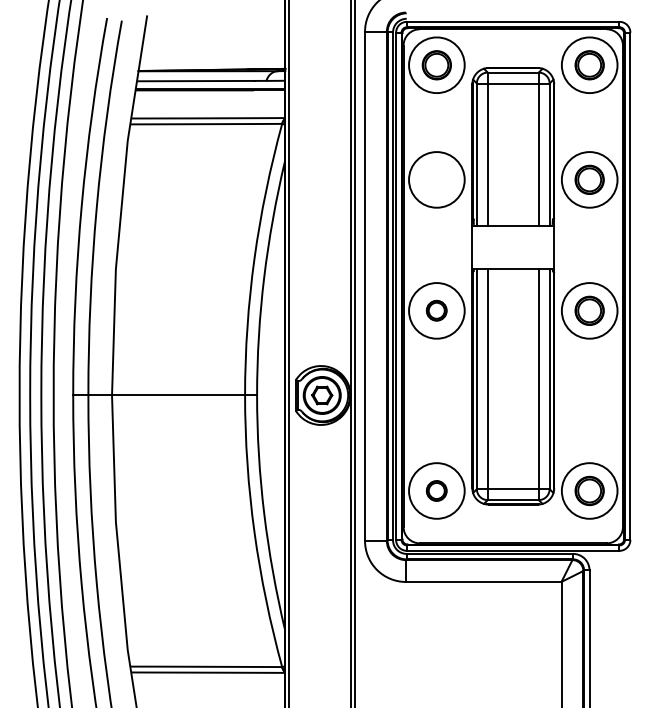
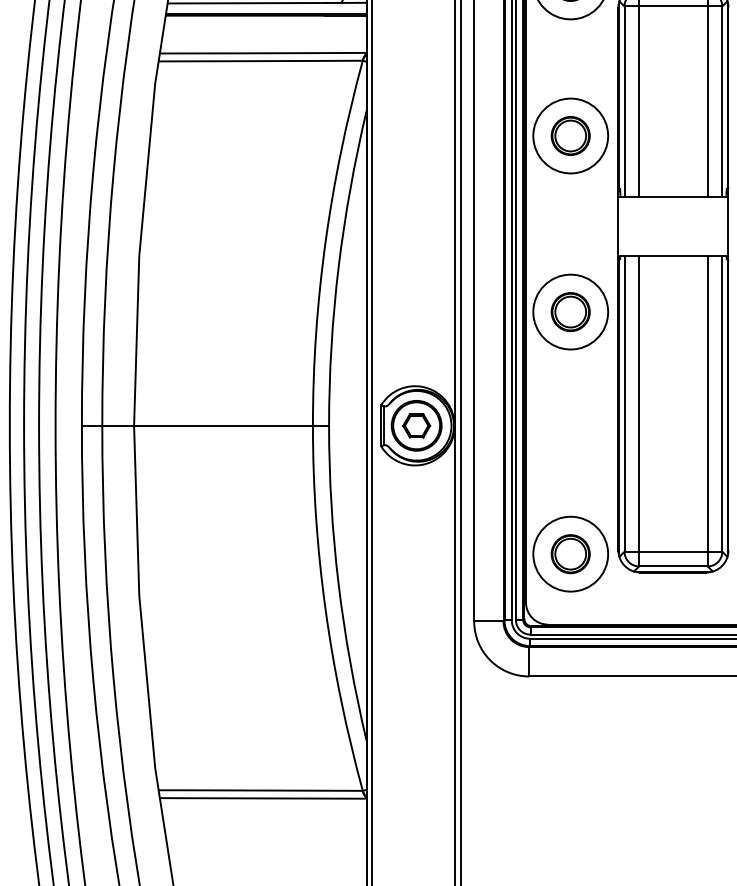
part: (436, 179) -> (570, 135), added
part: (436, 310) -> (570, 311), size x1.43
part: (436, 490) -> (570, 553), size x1.43

